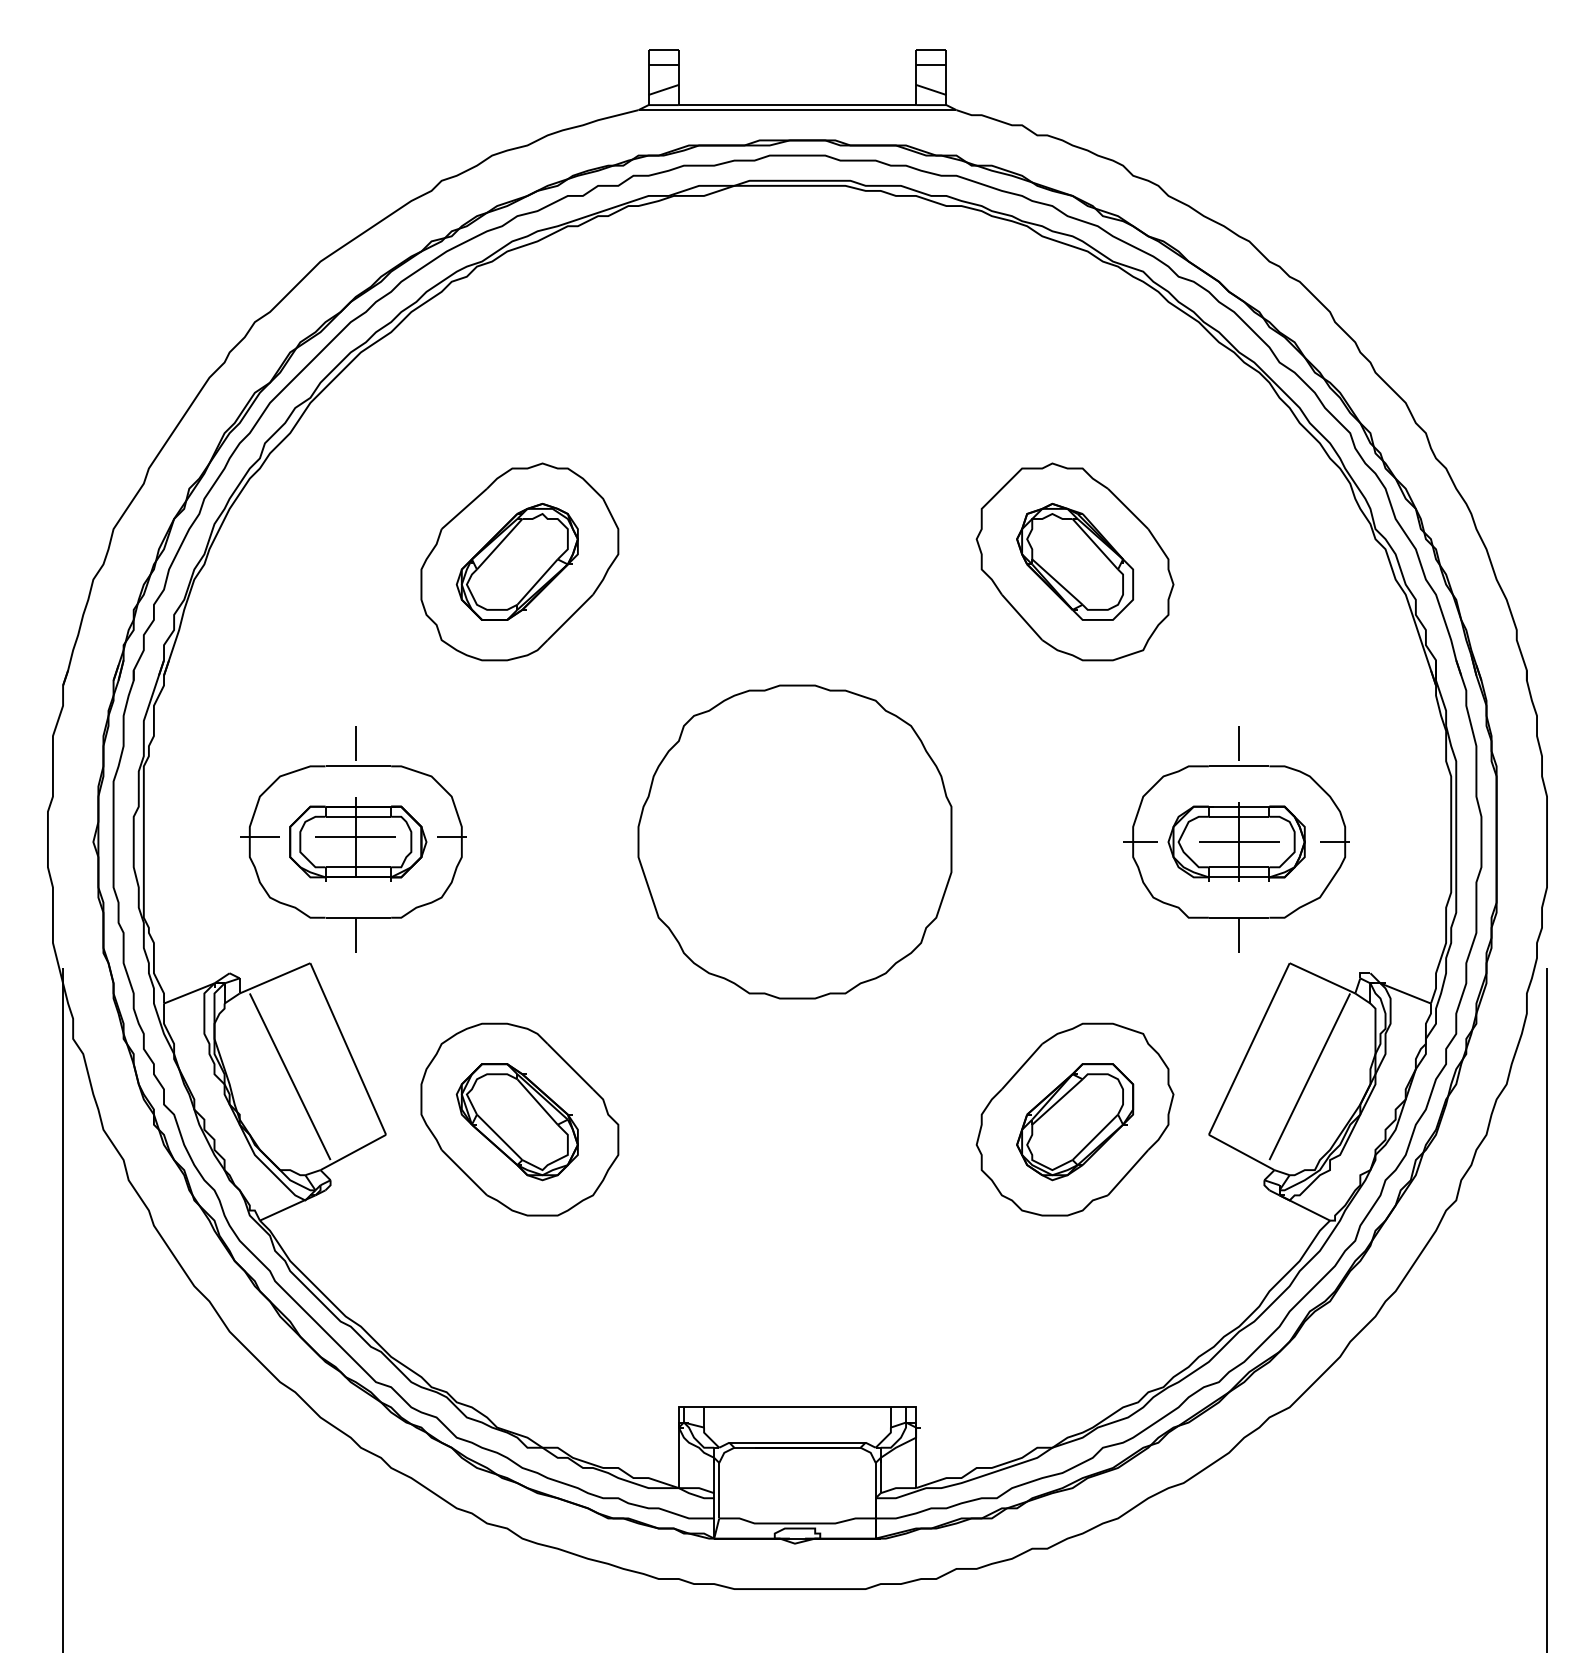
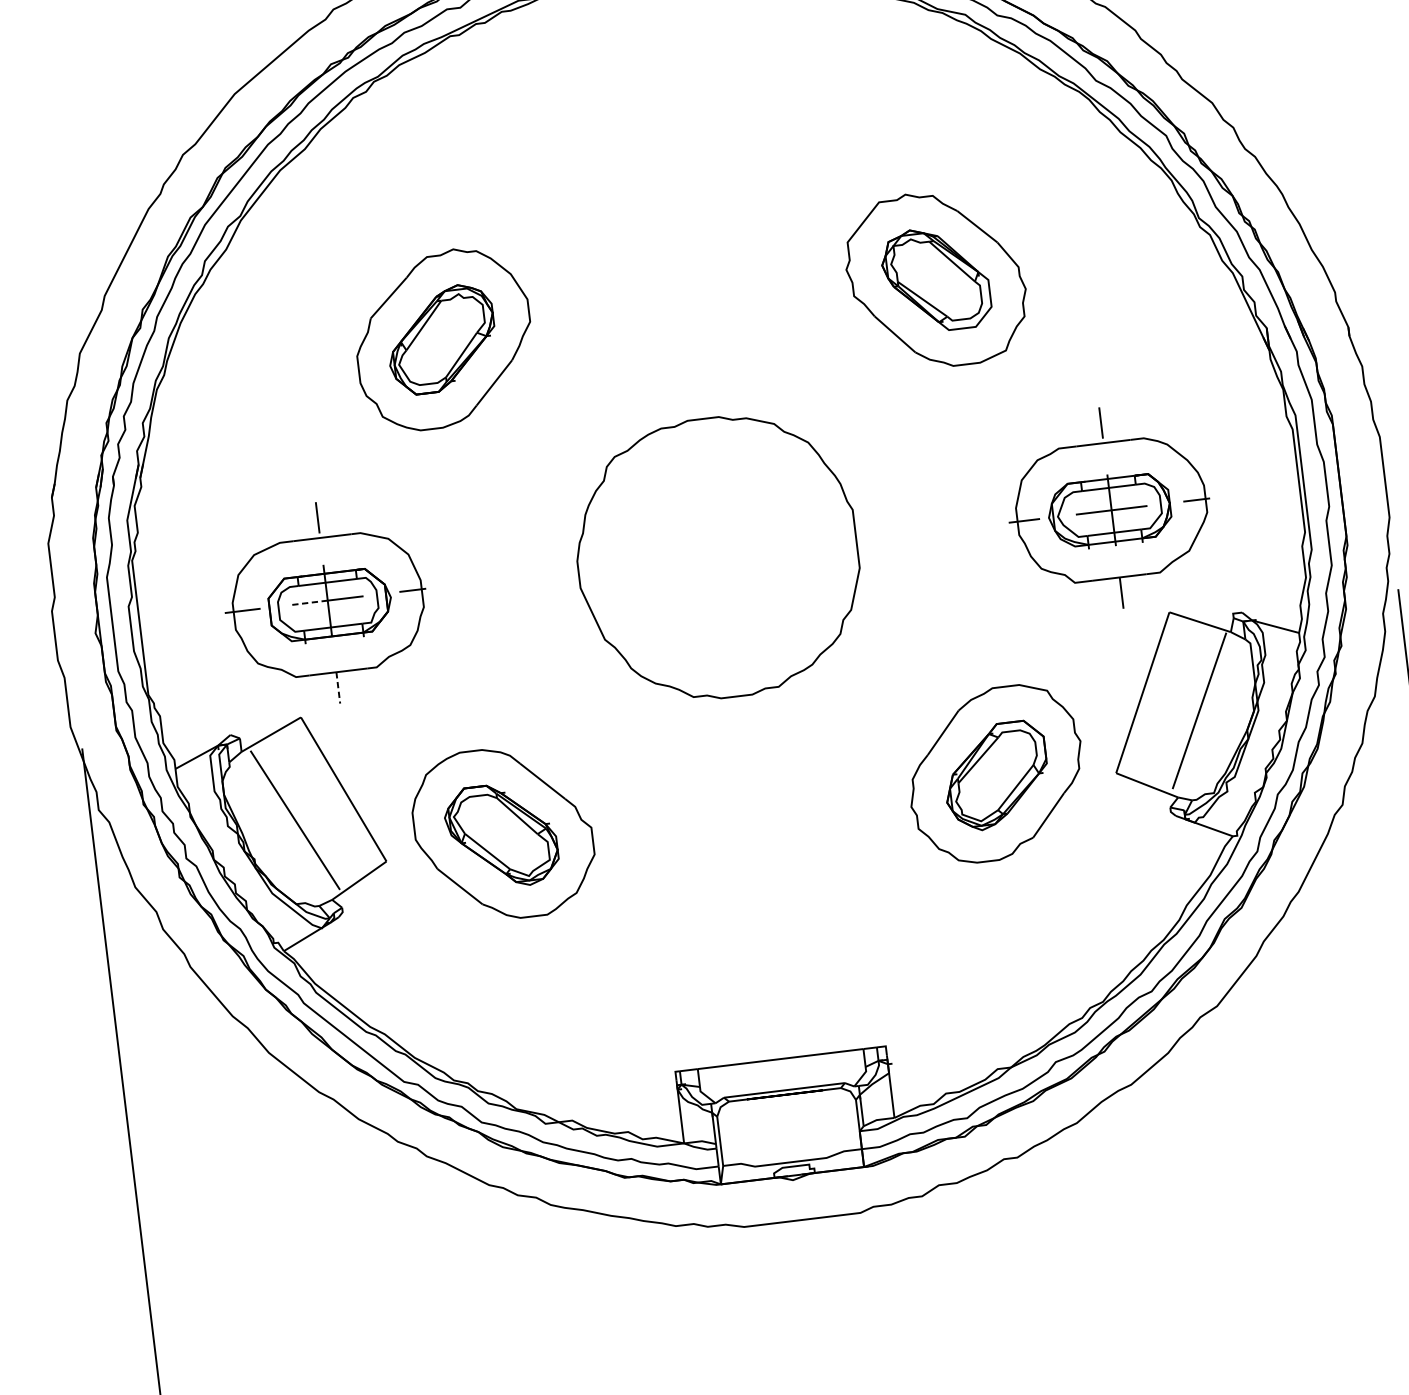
line: (335, 836) -> (309, 602), solid -> dashed
line: (355, 935) -> (338, 688), solid -> dashed

